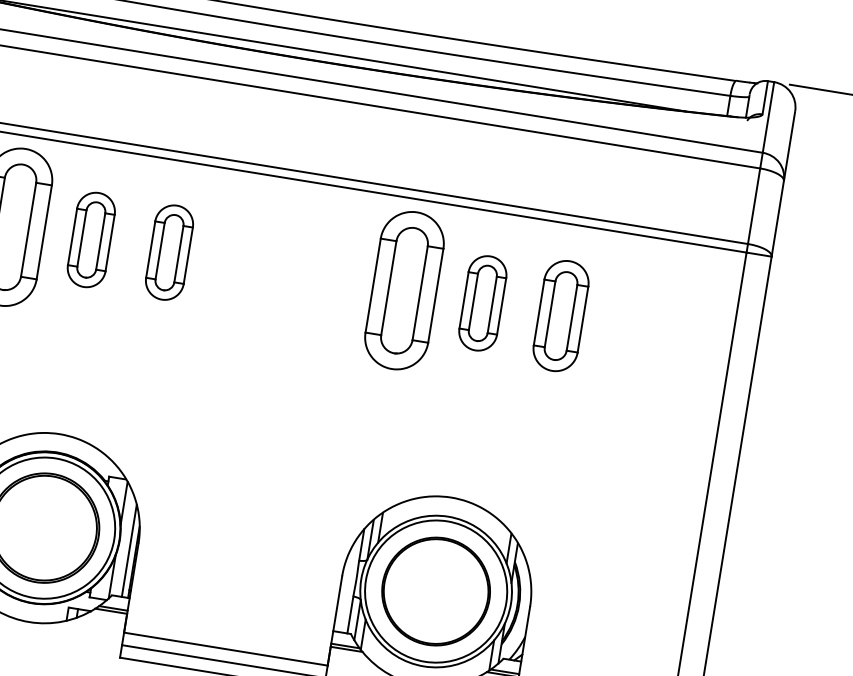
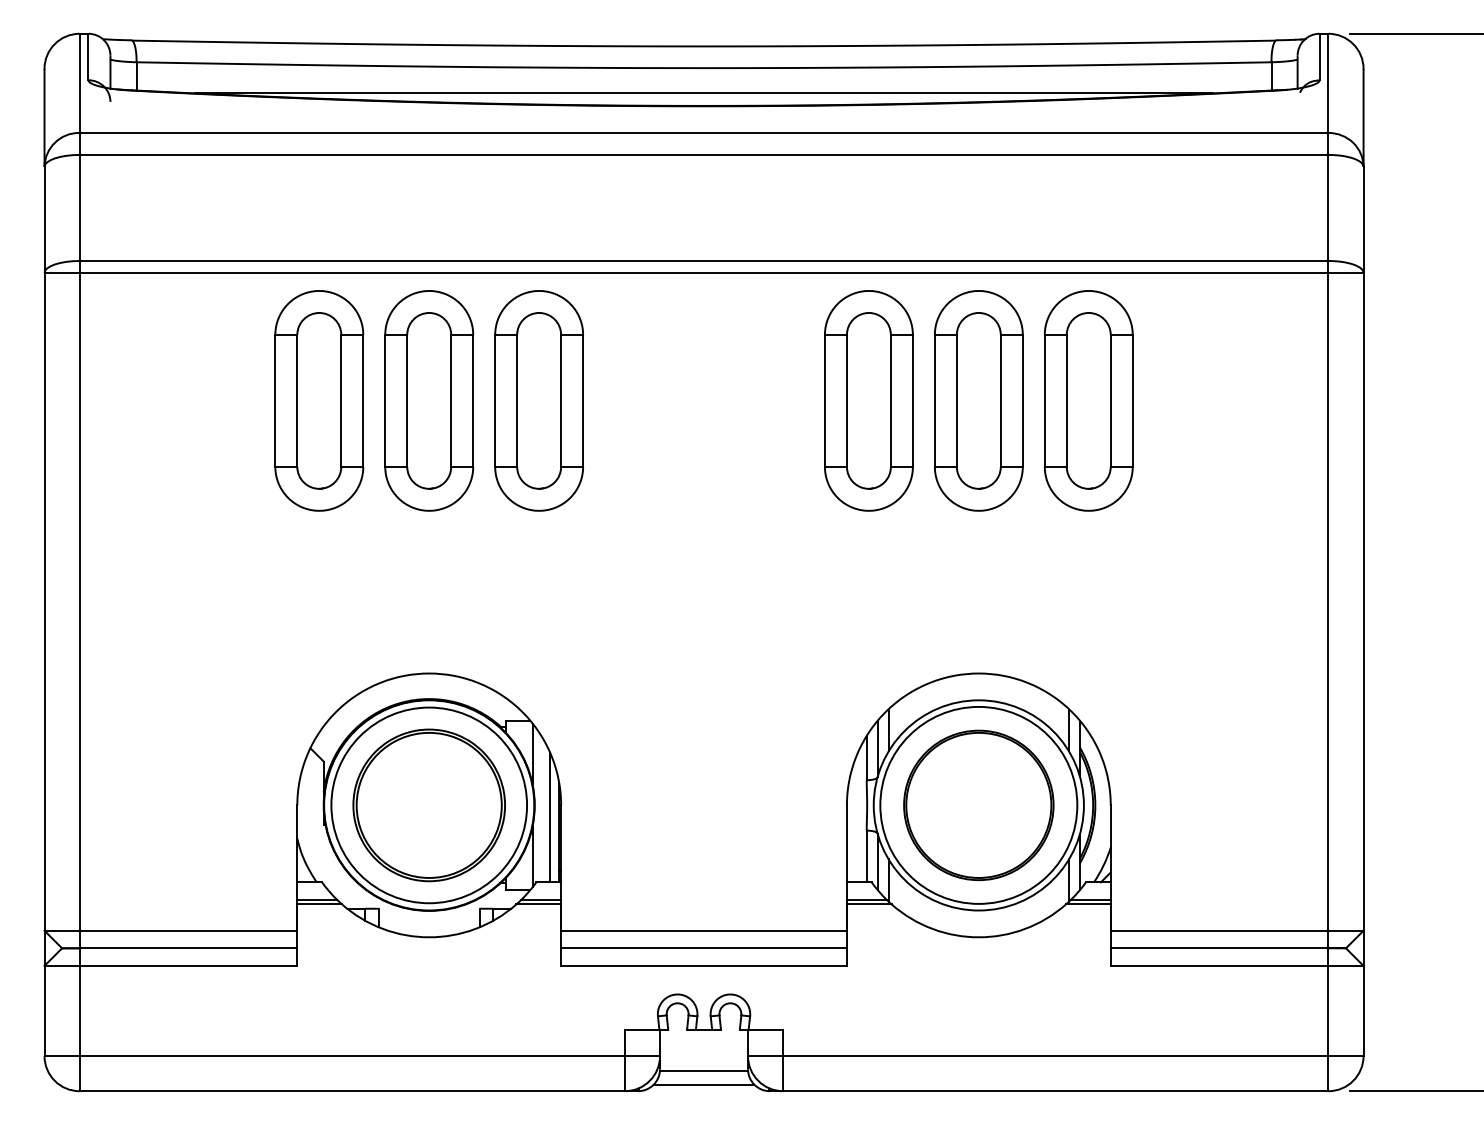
part: (91, 239) -> (429, 400), size x1.67
part: (169, 252) -> (538, 400), size x1.67
part: (482, 303) -> (978, 400), size x1.67
part: (560, 315) -> (1088, 400), size x1.43

